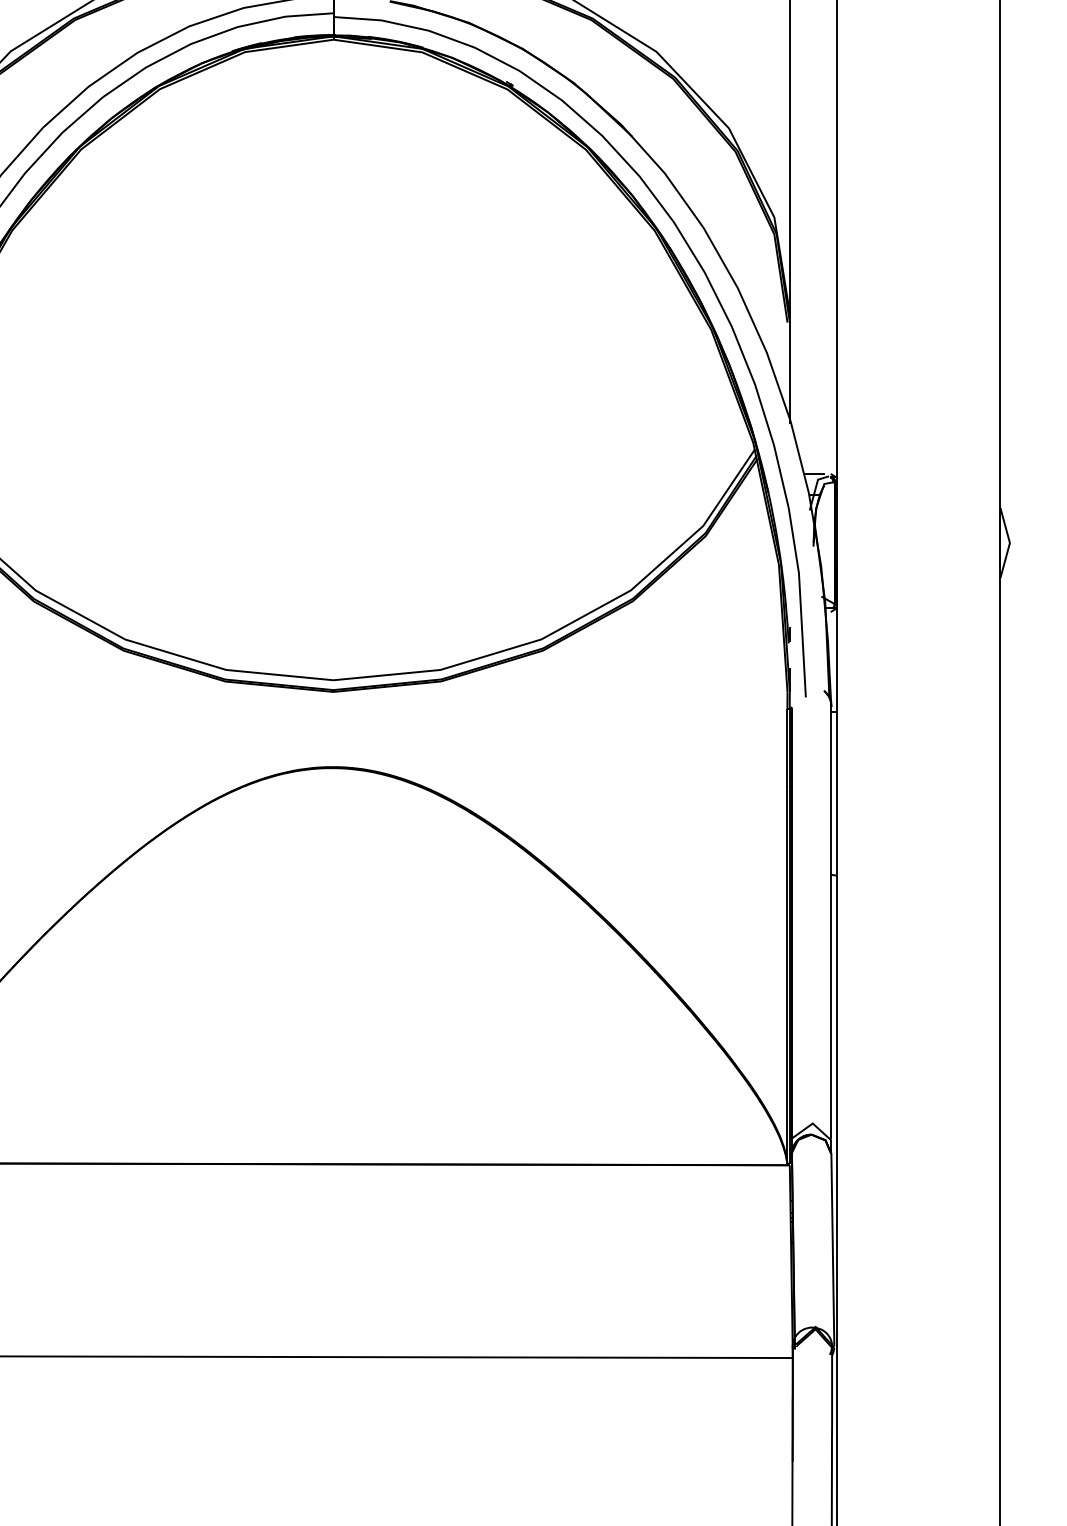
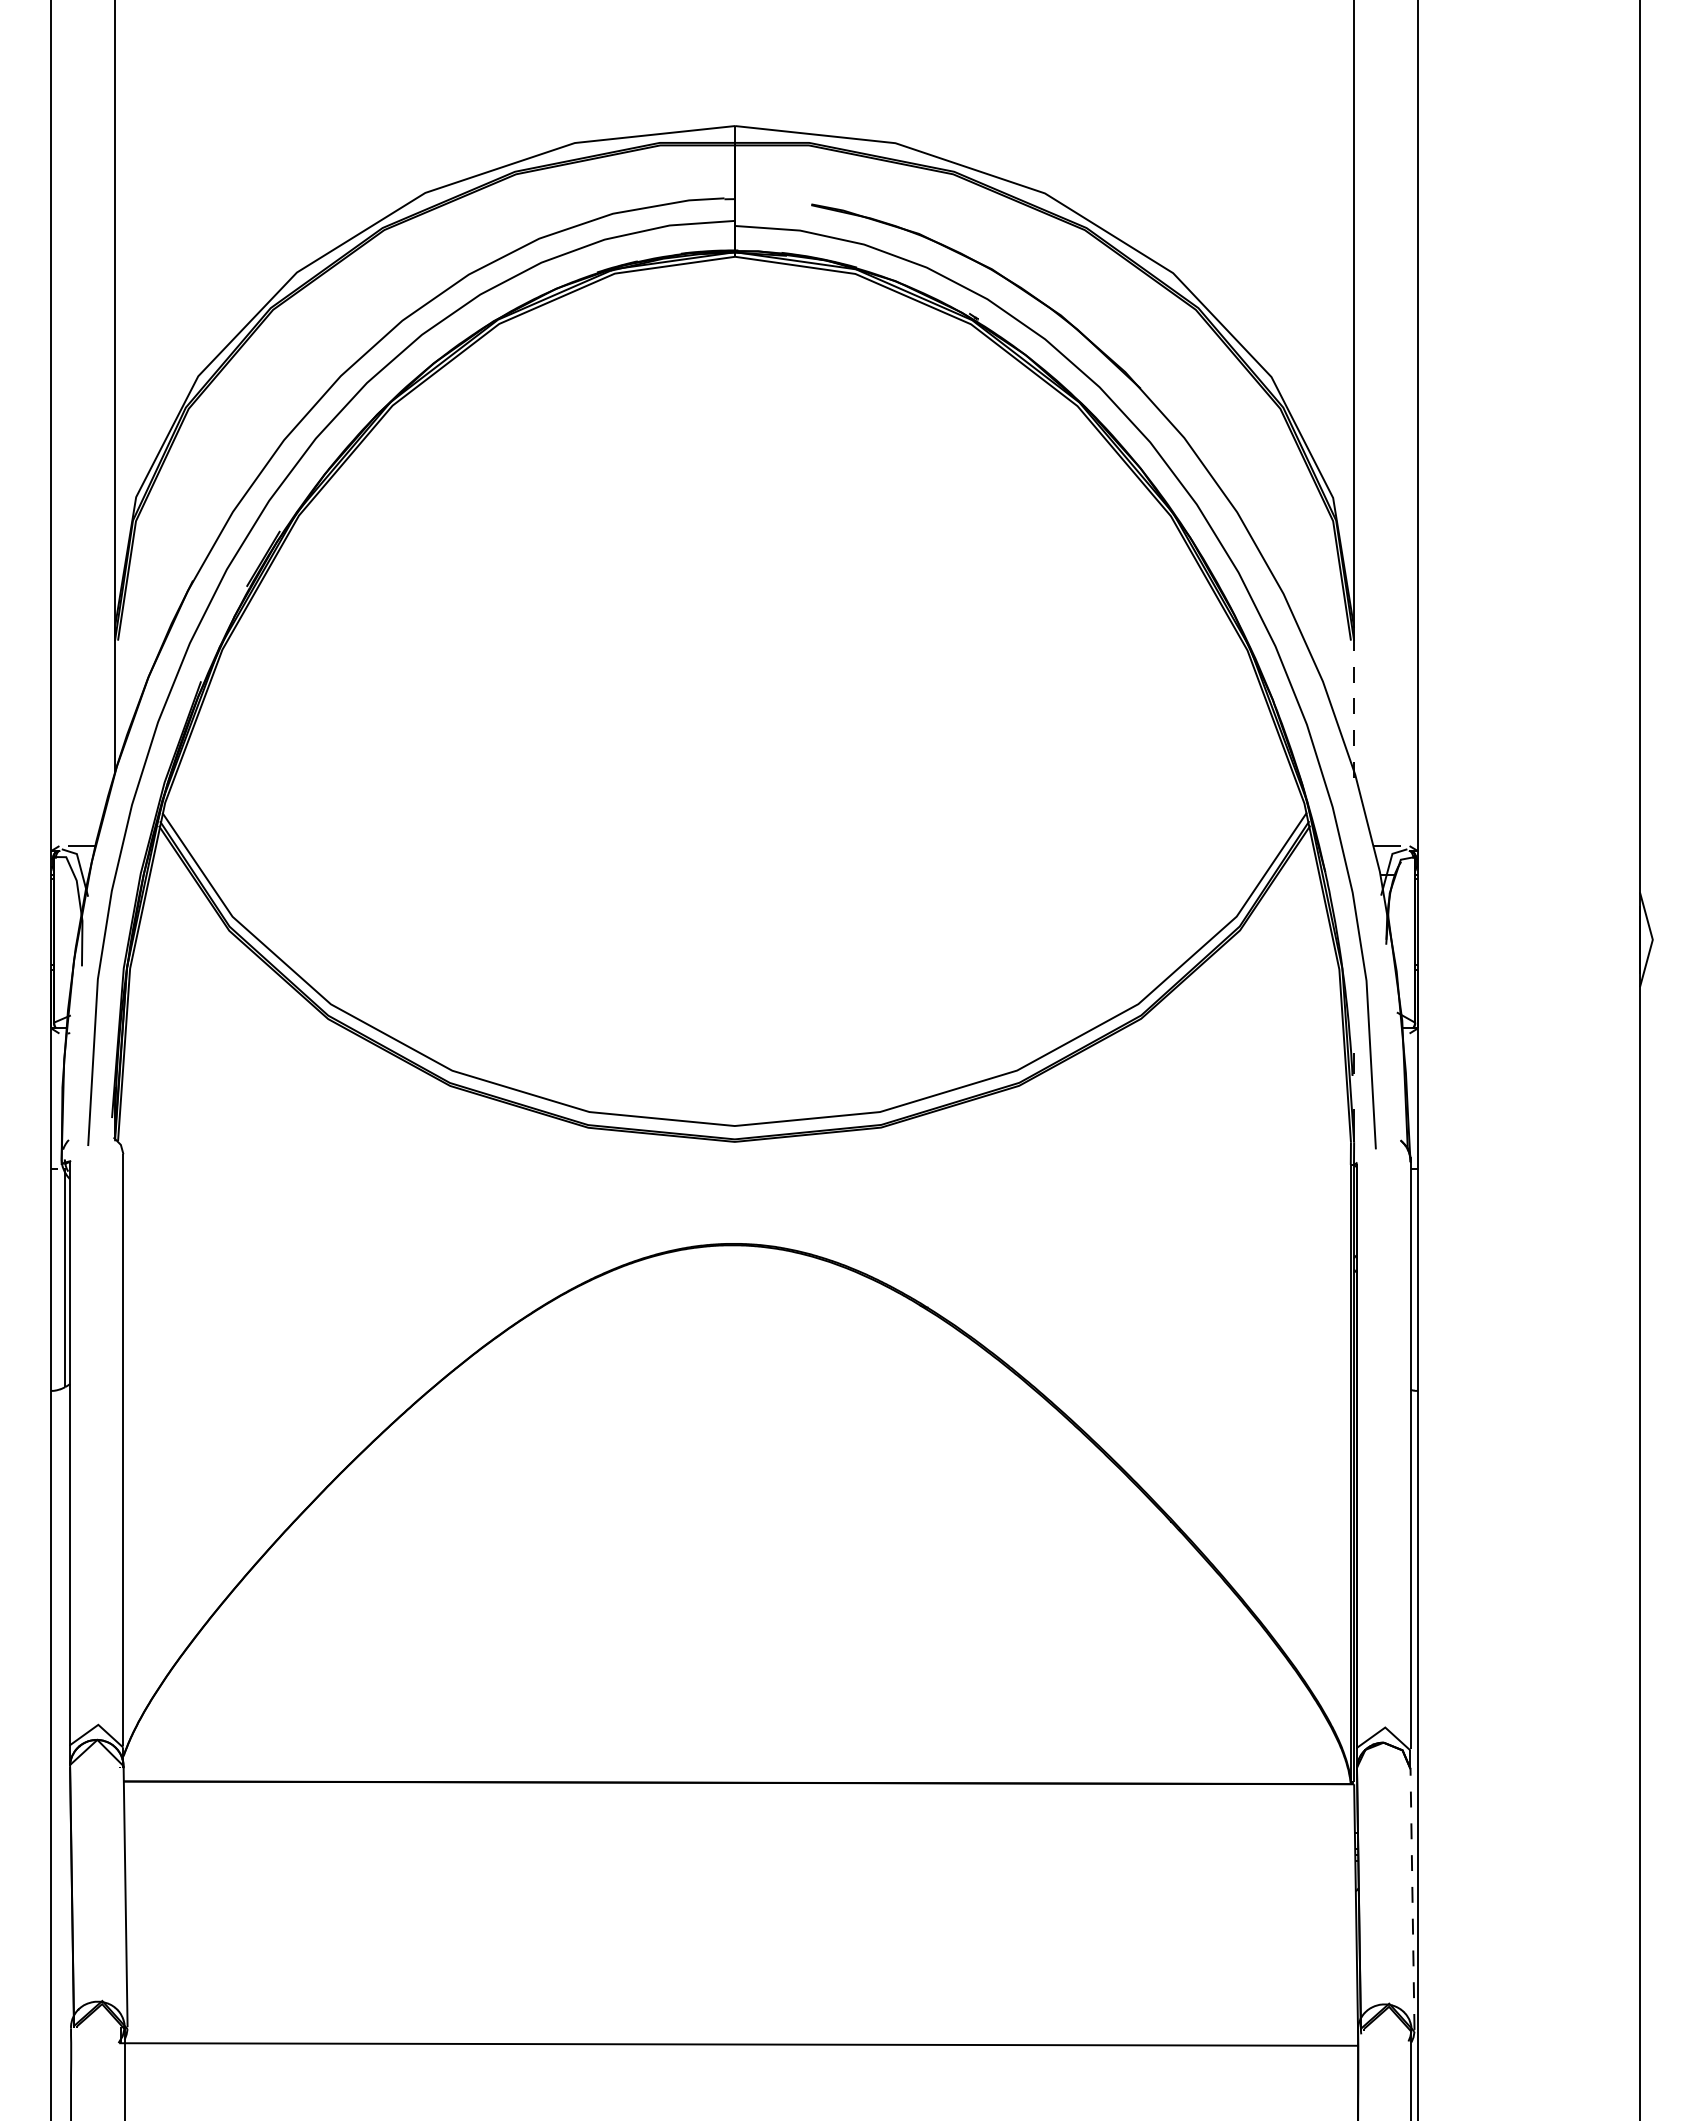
line: (790, 373) -> (1354, 709), solid -> dashed
line: (832, 1250) -> (1412, 1899), solid -> dashed

